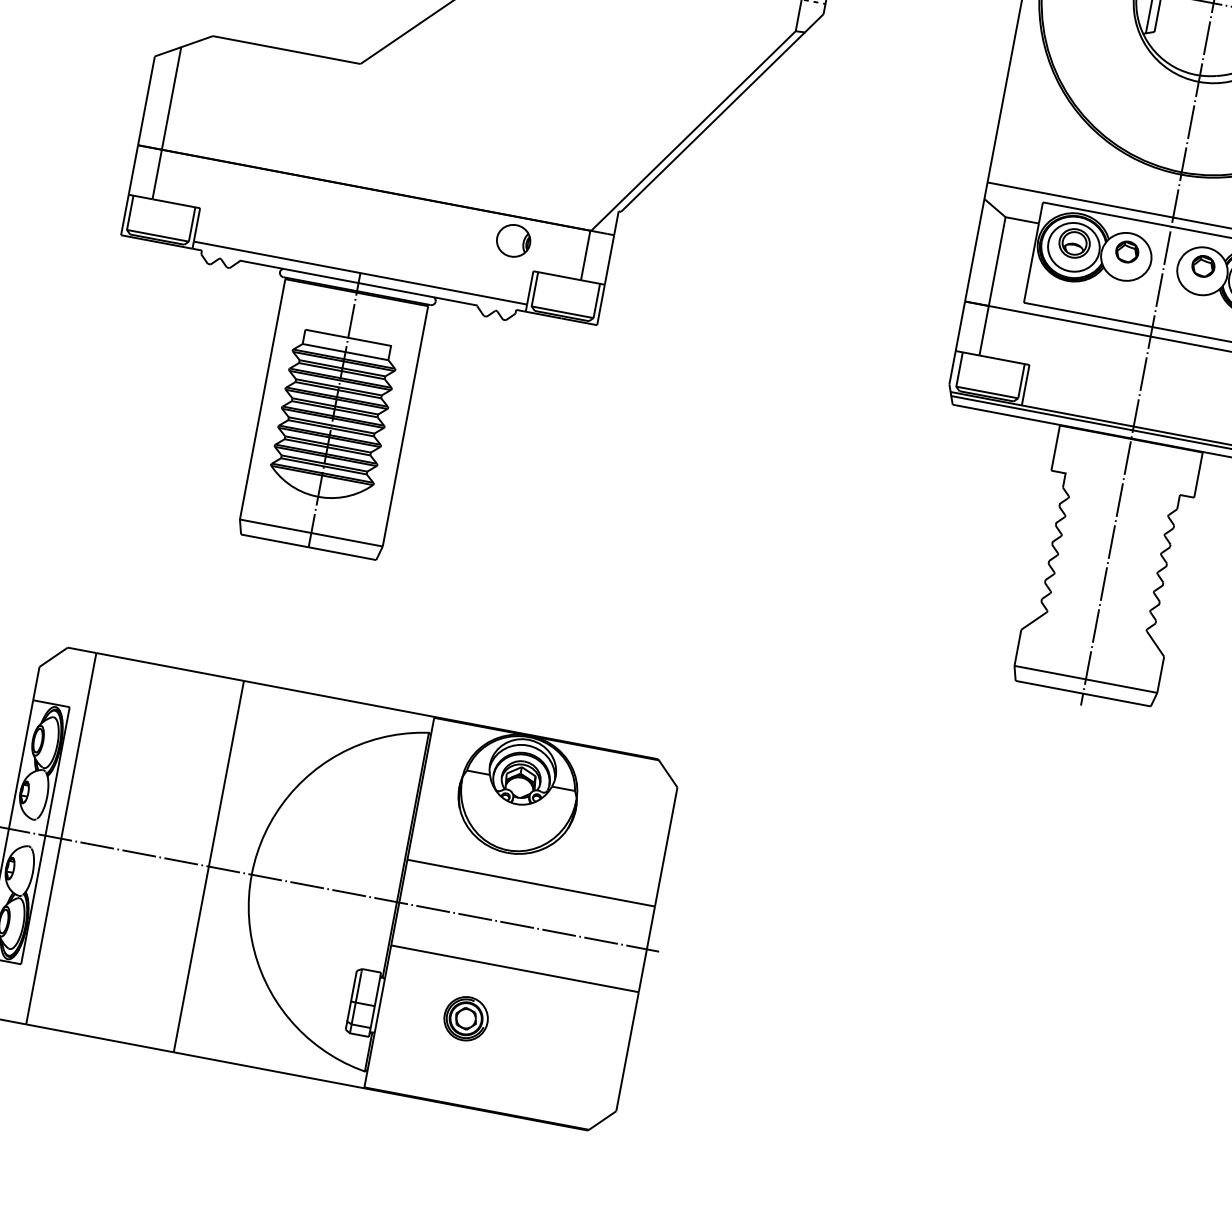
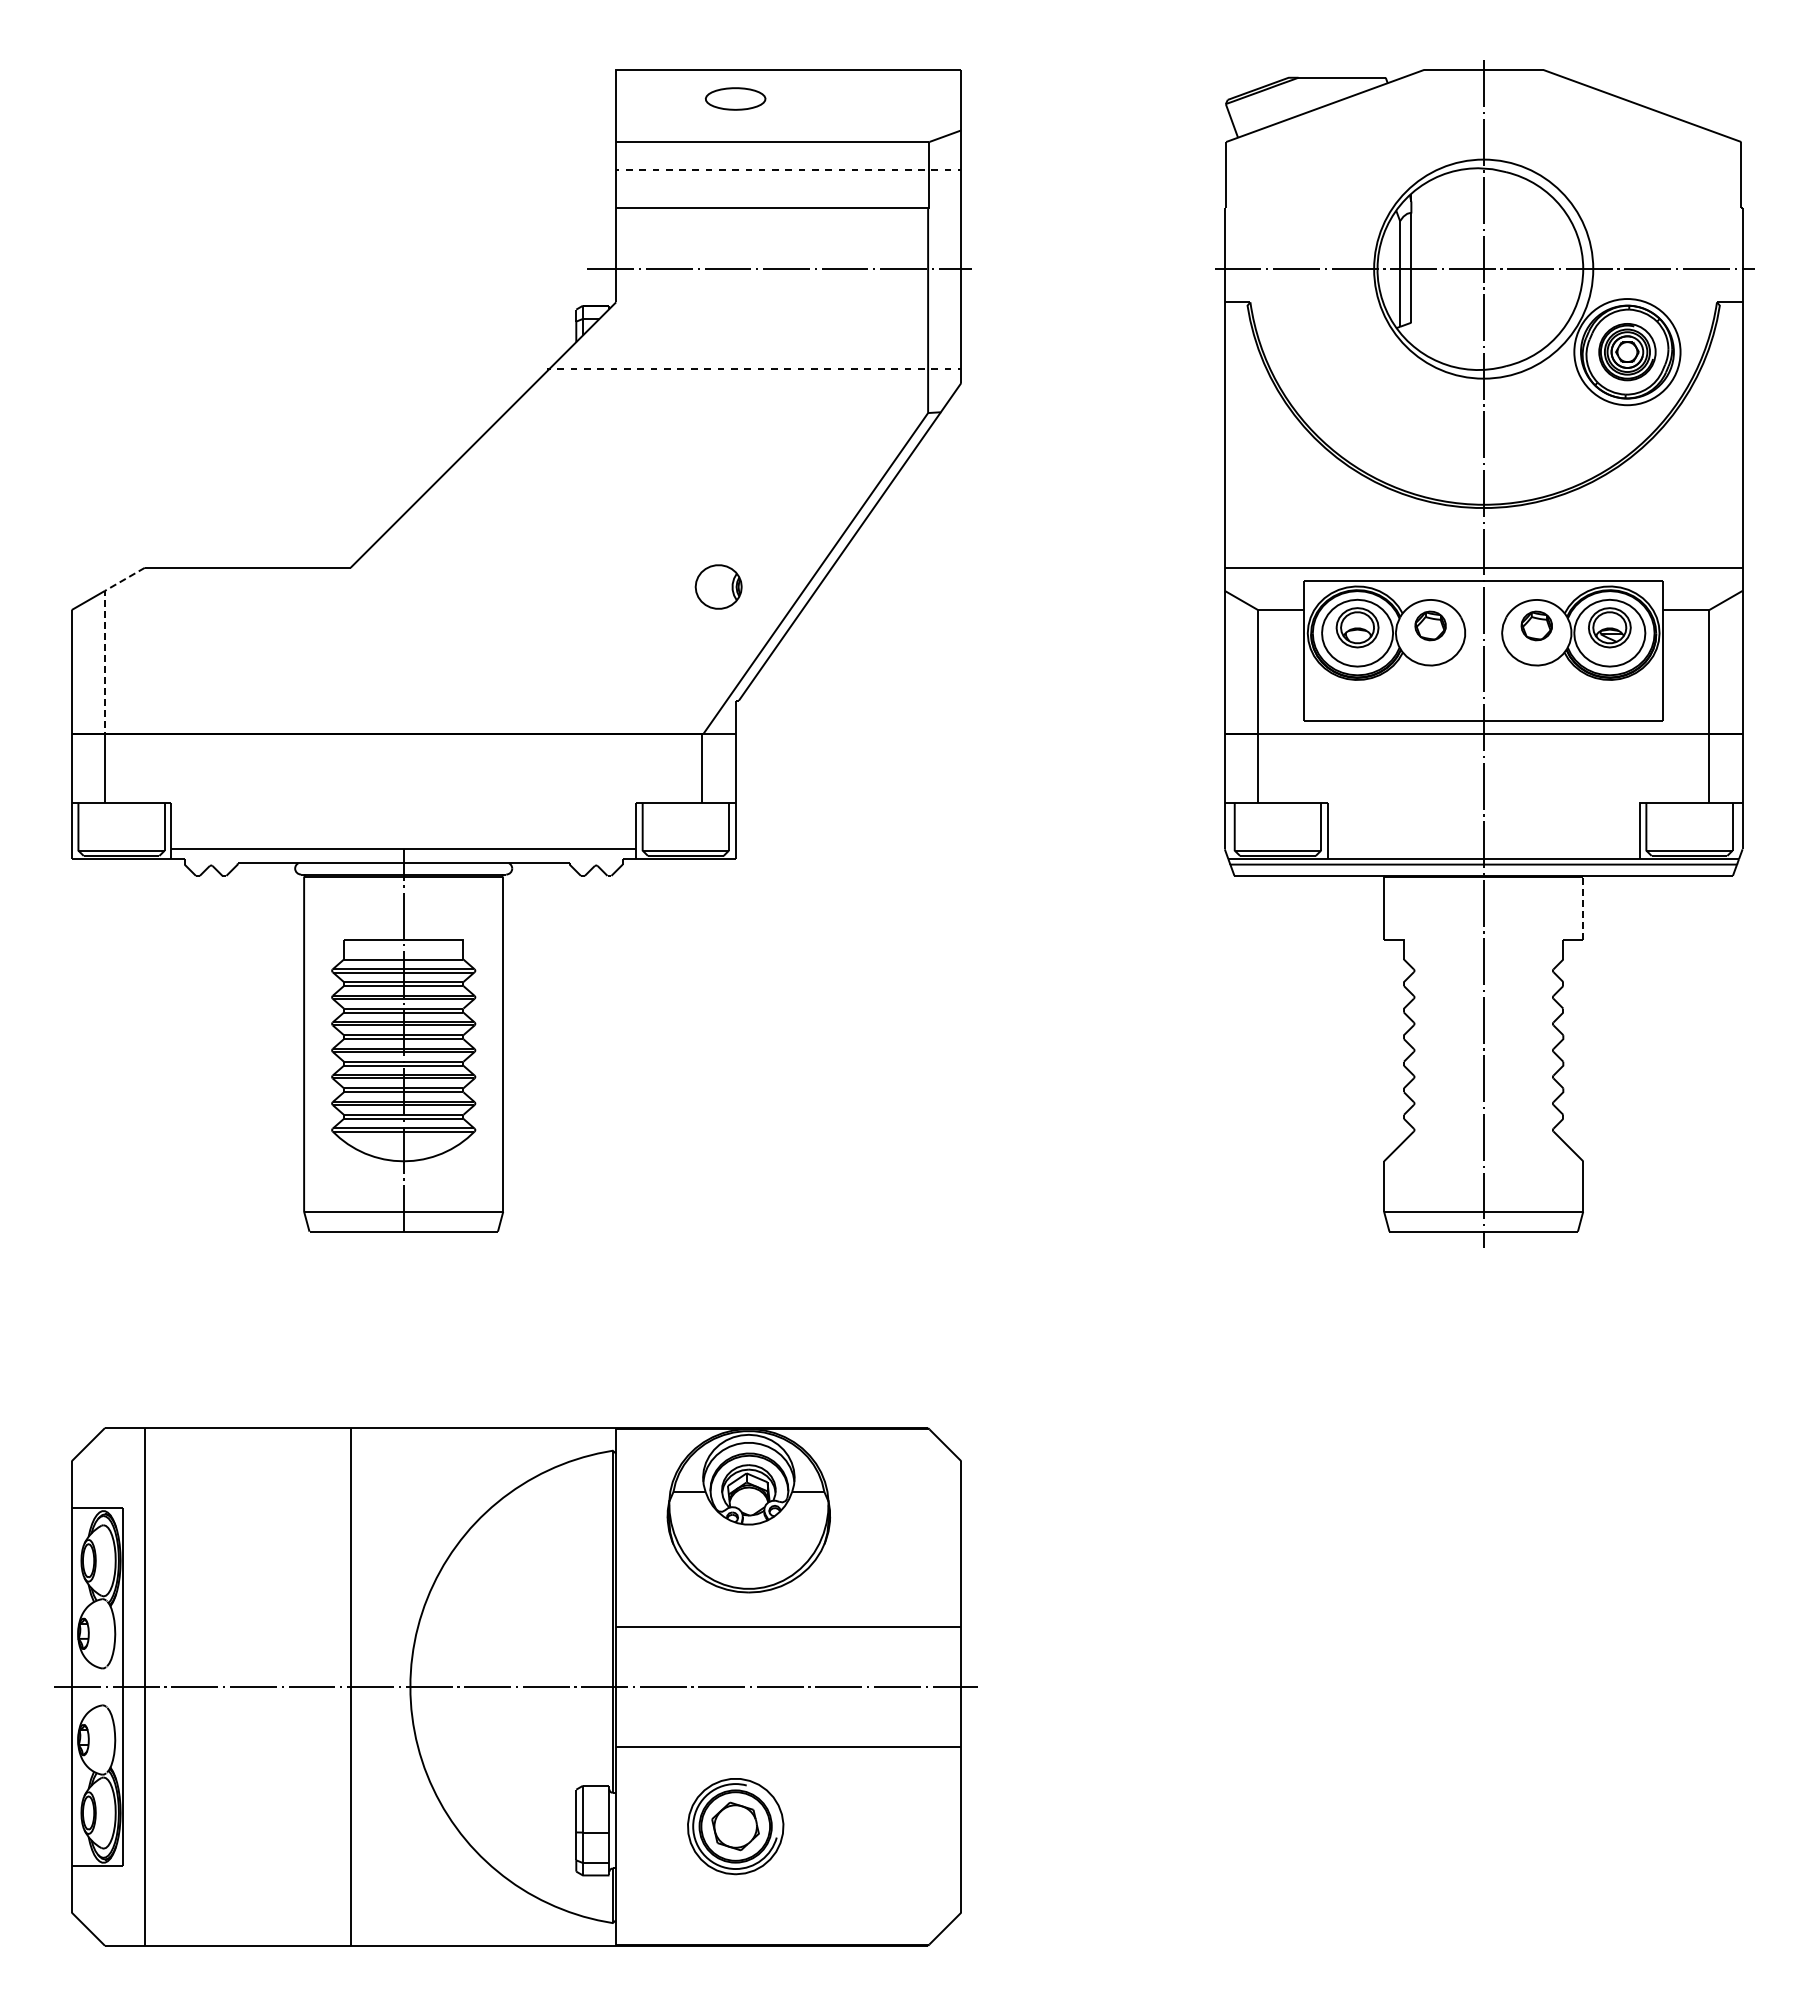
line: (174, 81) -> (104, 638), solid -> dashed
part: (513, 240) -> (718, 586), moved
line: (1198, 474) -> (1583, 907), solid -> dashed
part: (466, 1018) -> (735, 1825), size x1.6

